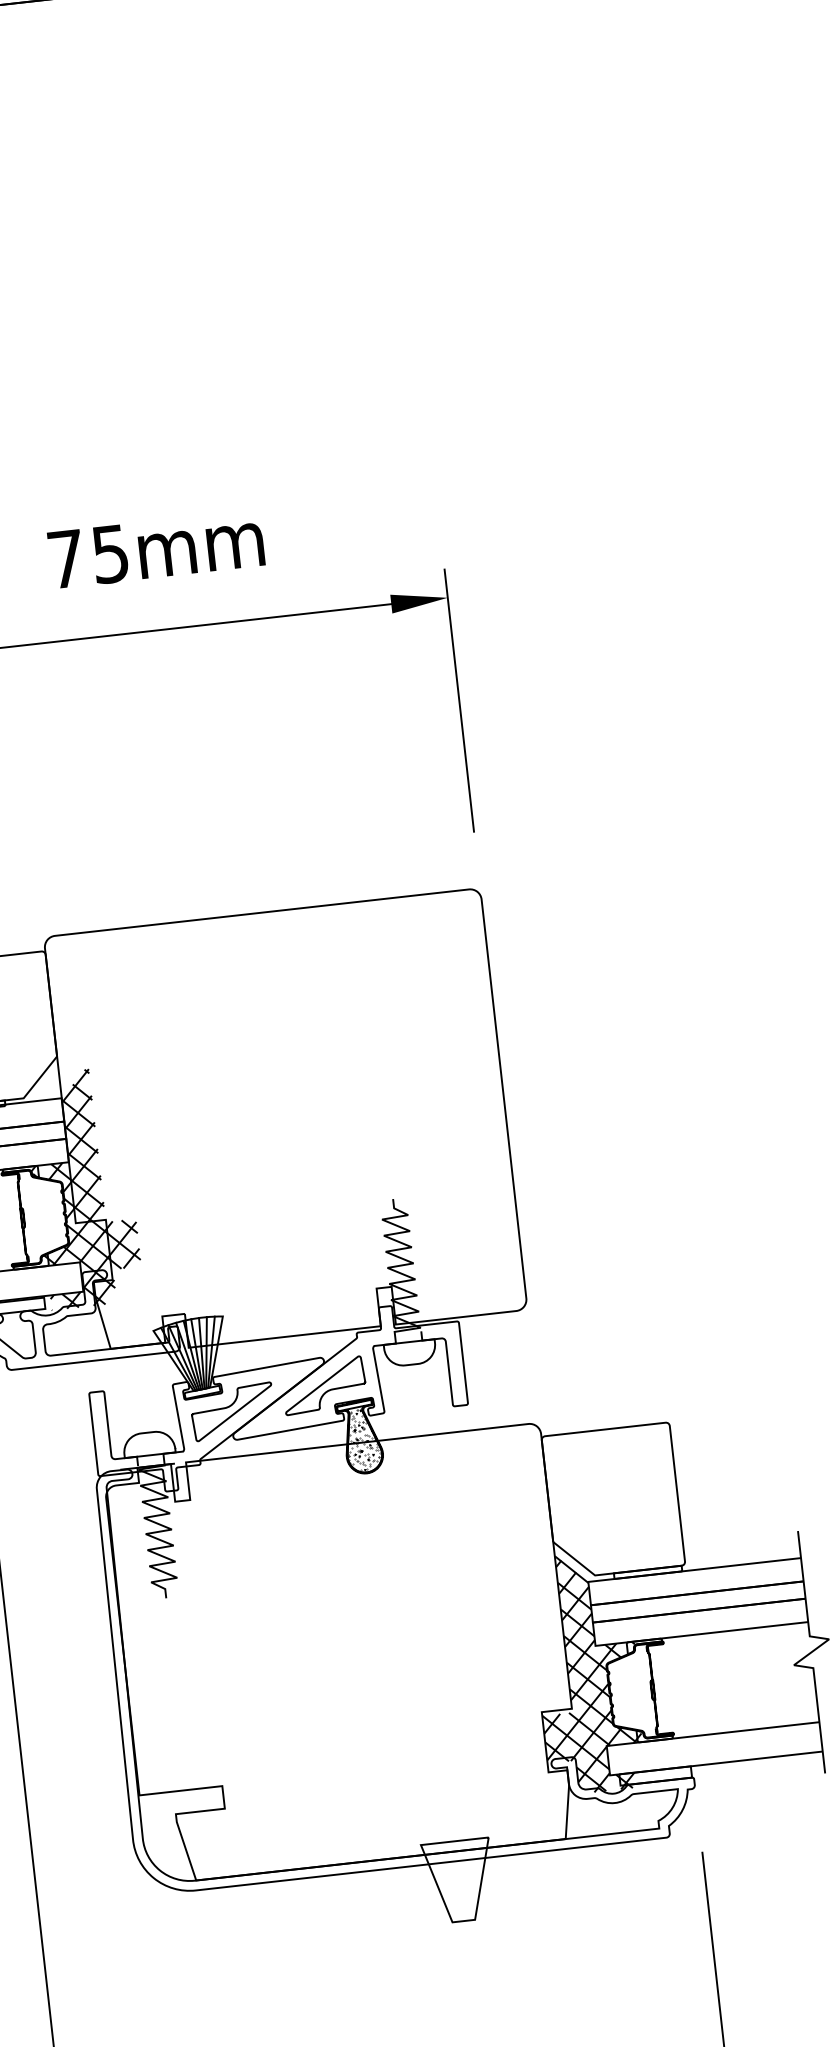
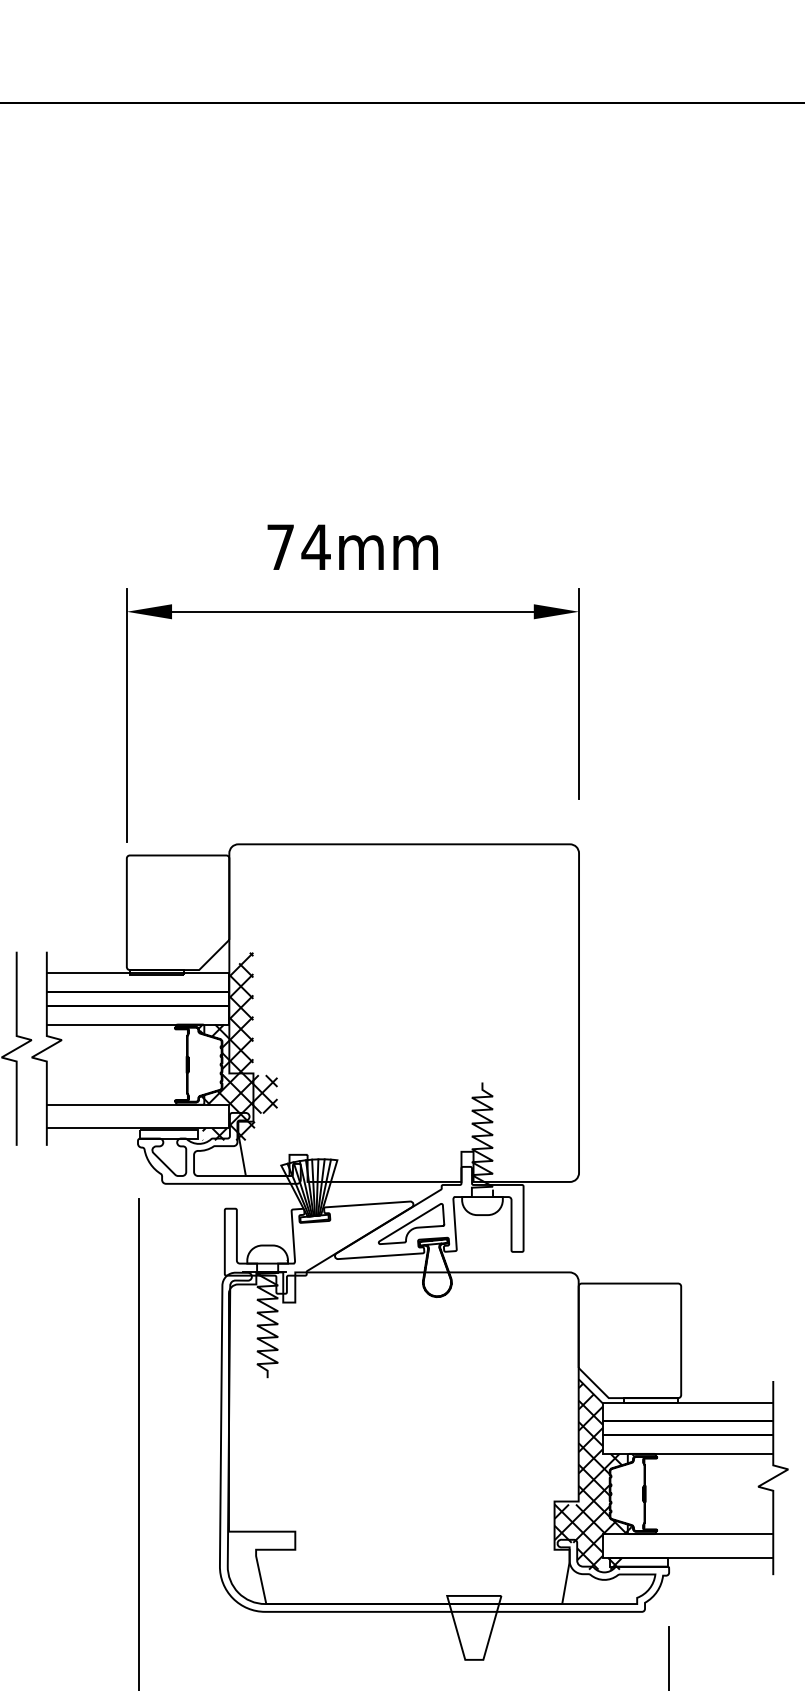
text: (109, 554) -> (315, 547), 75mm -> 74mm
curve: (233, 1412) -> (337, 1237), removed
hatch: (362, 1440) -> (436, 1270), removed

